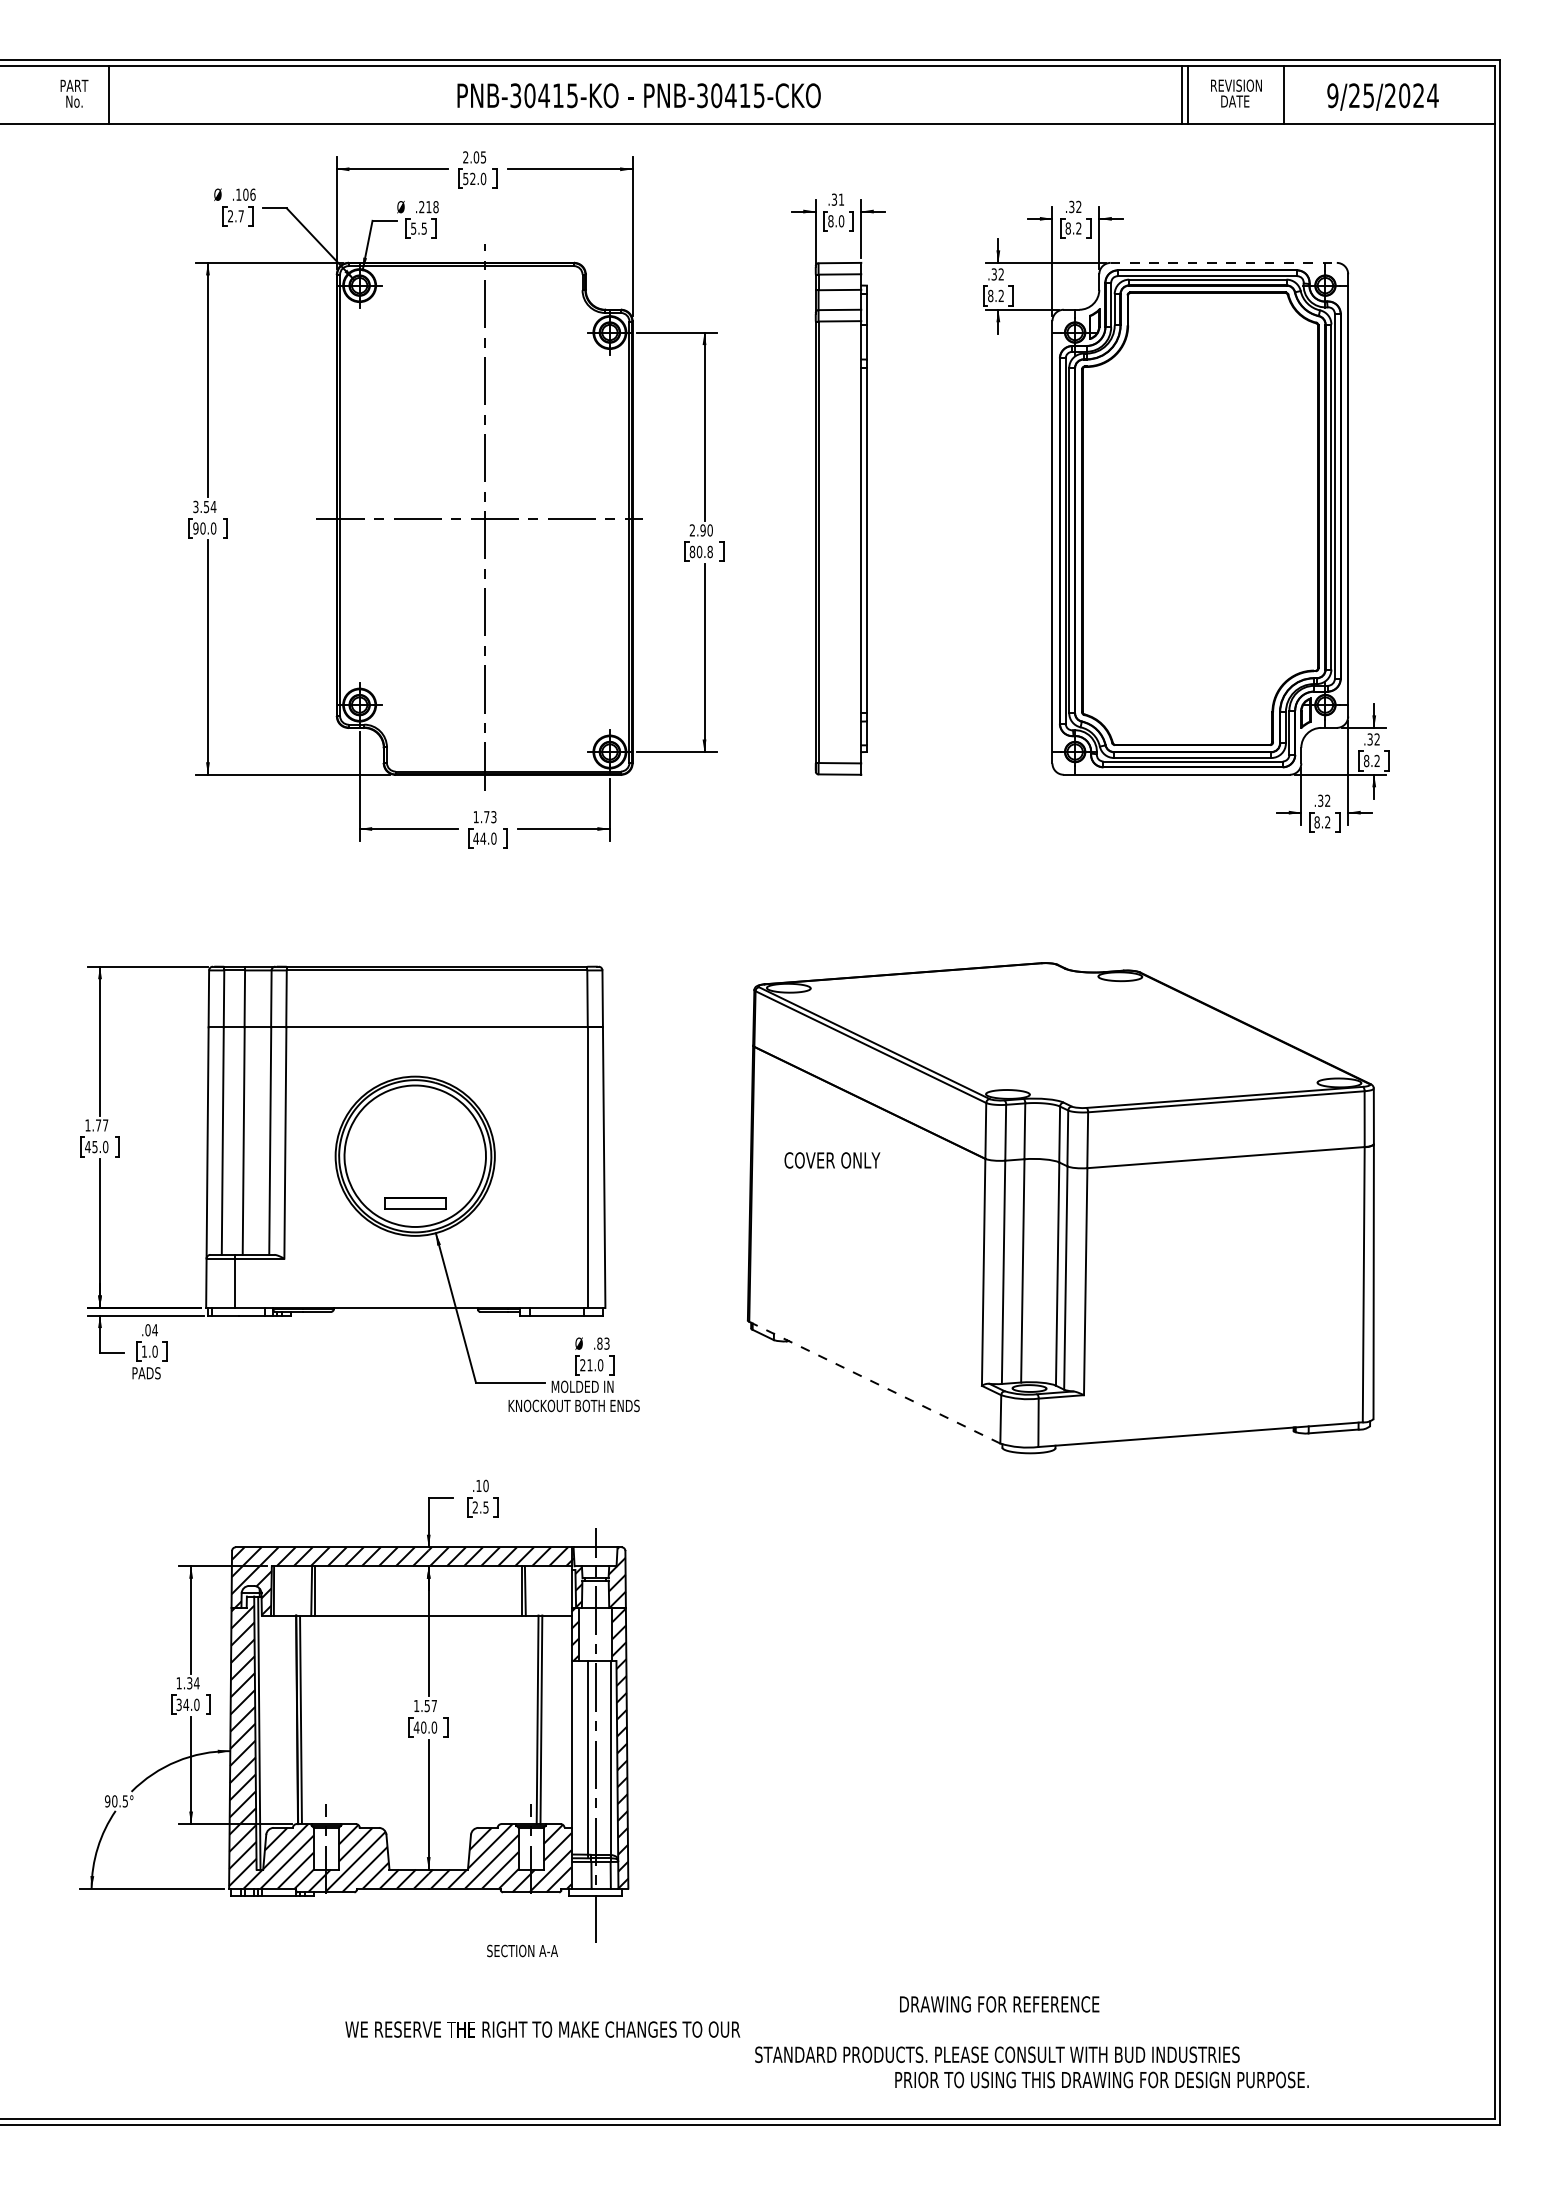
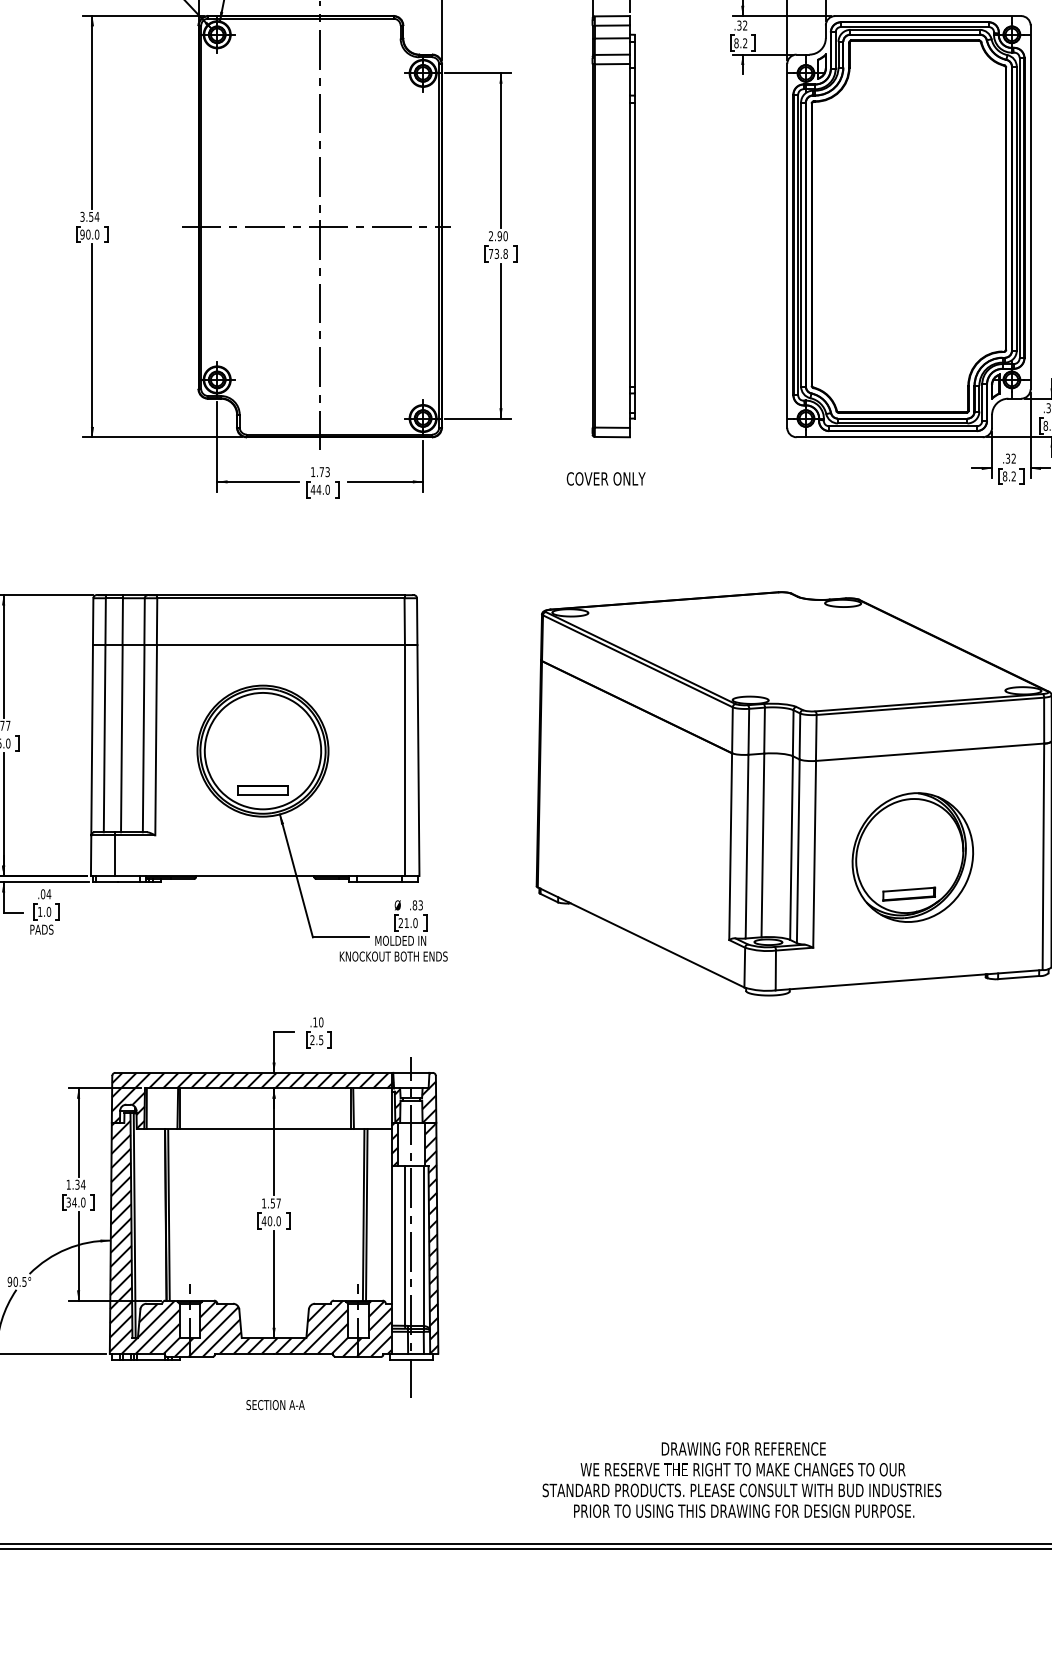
line: (1224, 262) -> (928, 15), dashed -> solid
text: (695, 551) -> (493, 253), 80.8 -> 73.8
text: (832, 1160) -> (606, 478), moved
part: (1204, 1285) -> (912, 857), added
line: (874, 1382) -> (640, 937), dashed -> solid
text: (522, 1950) -> (275, 1404), moved
text: (542, 2029) -> (742, 1469), moved
text: (1101, 2079) -> (743, 1510), moved

